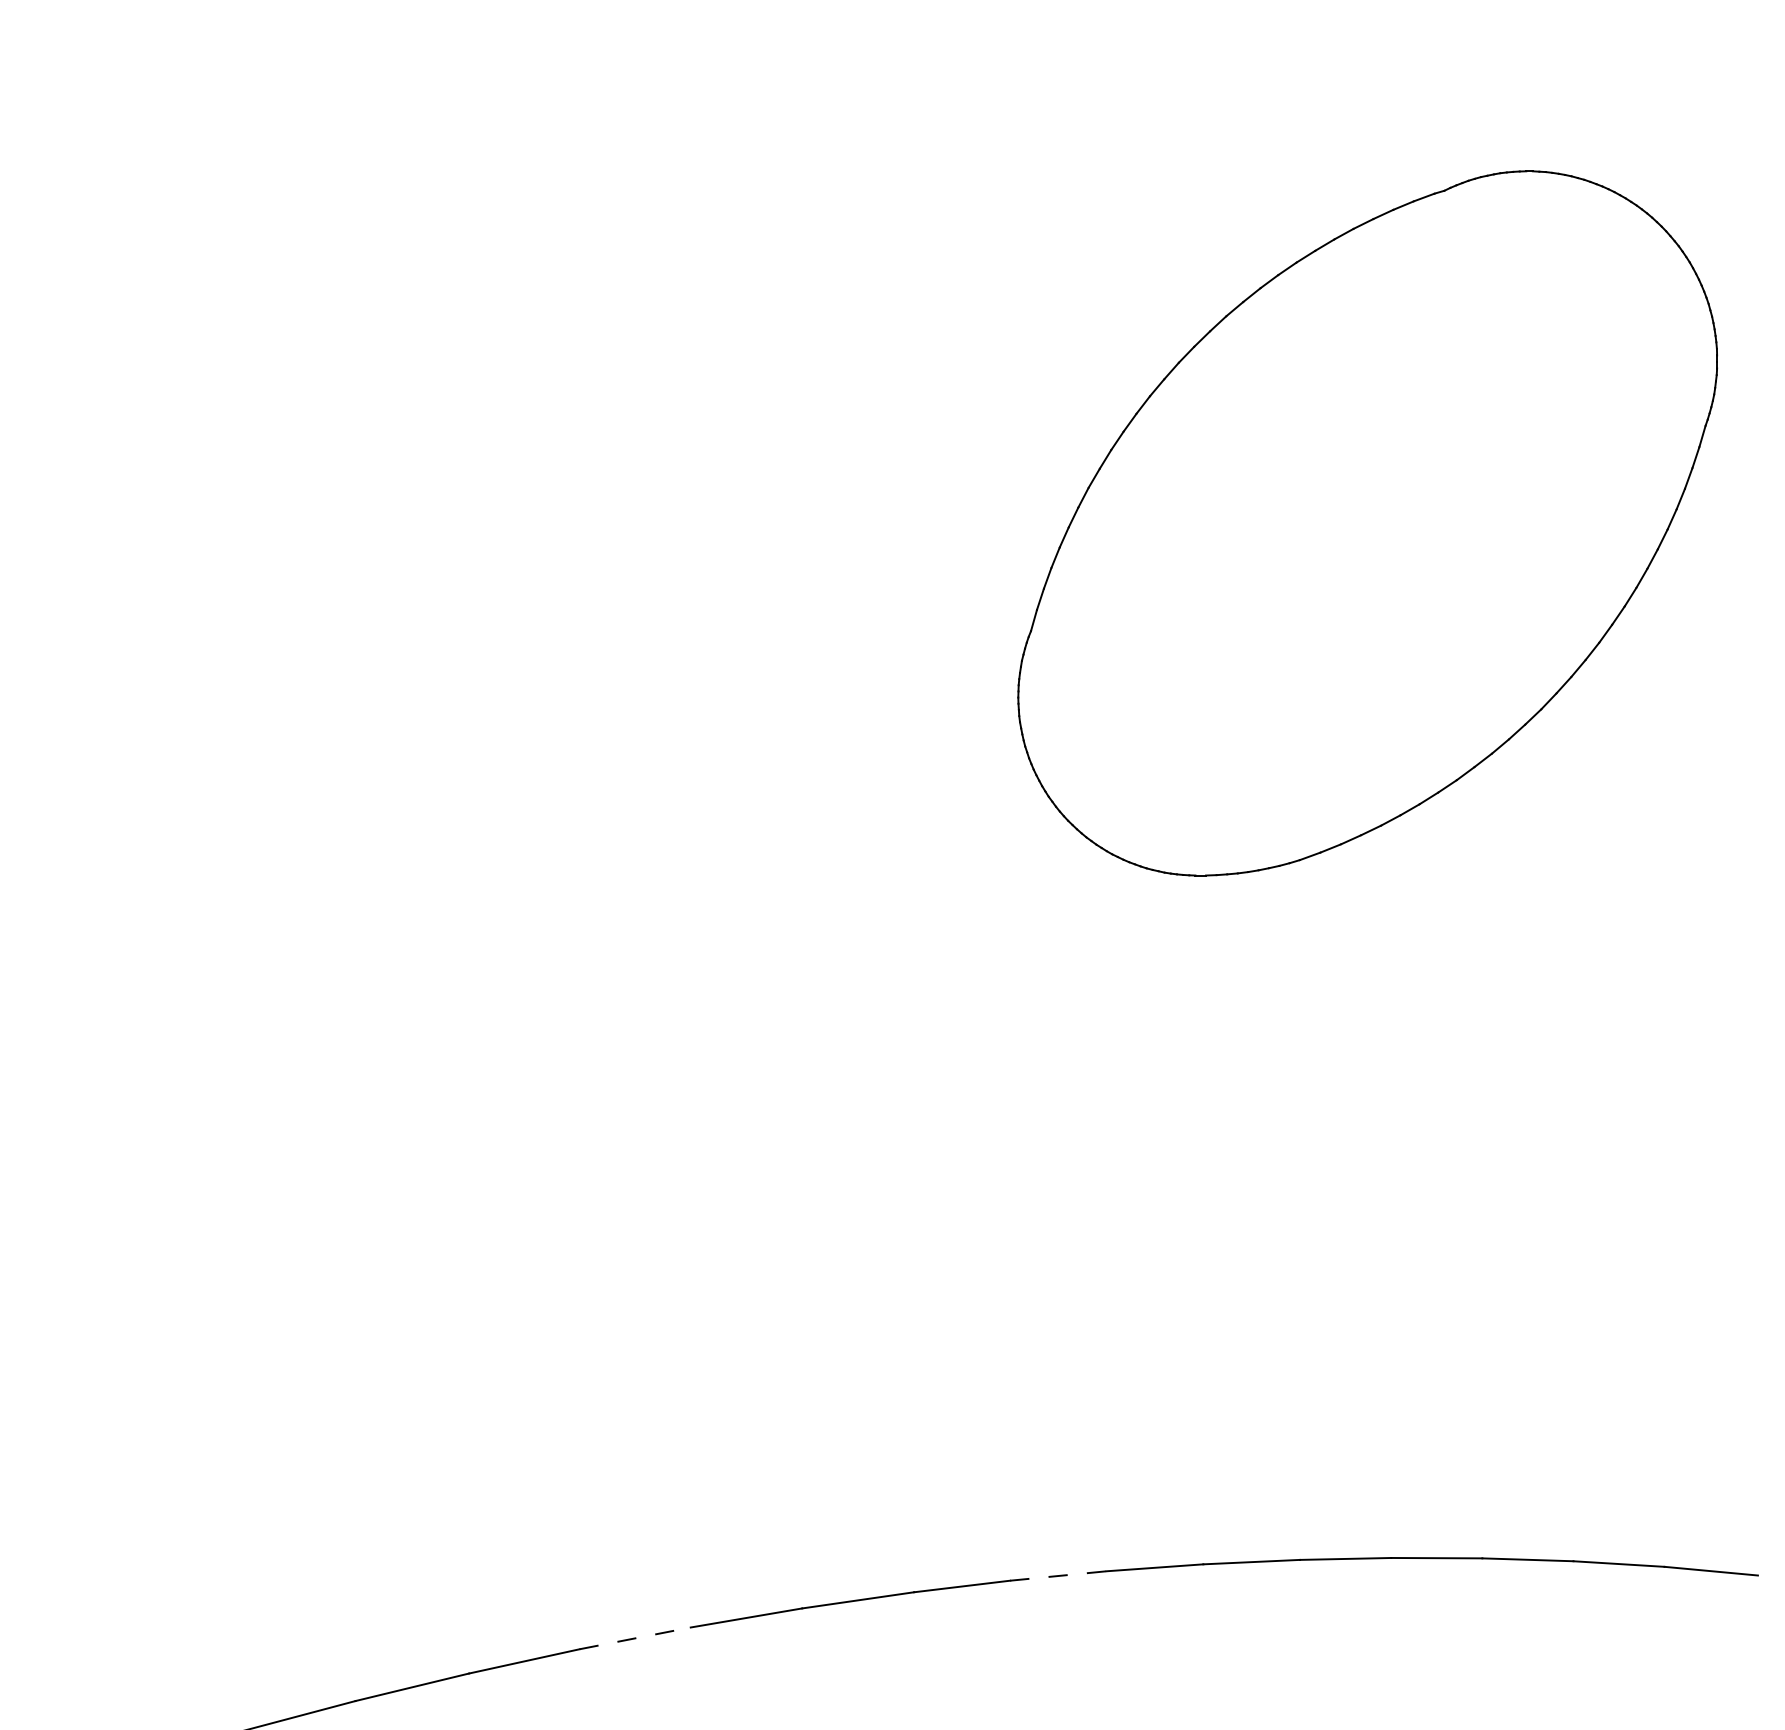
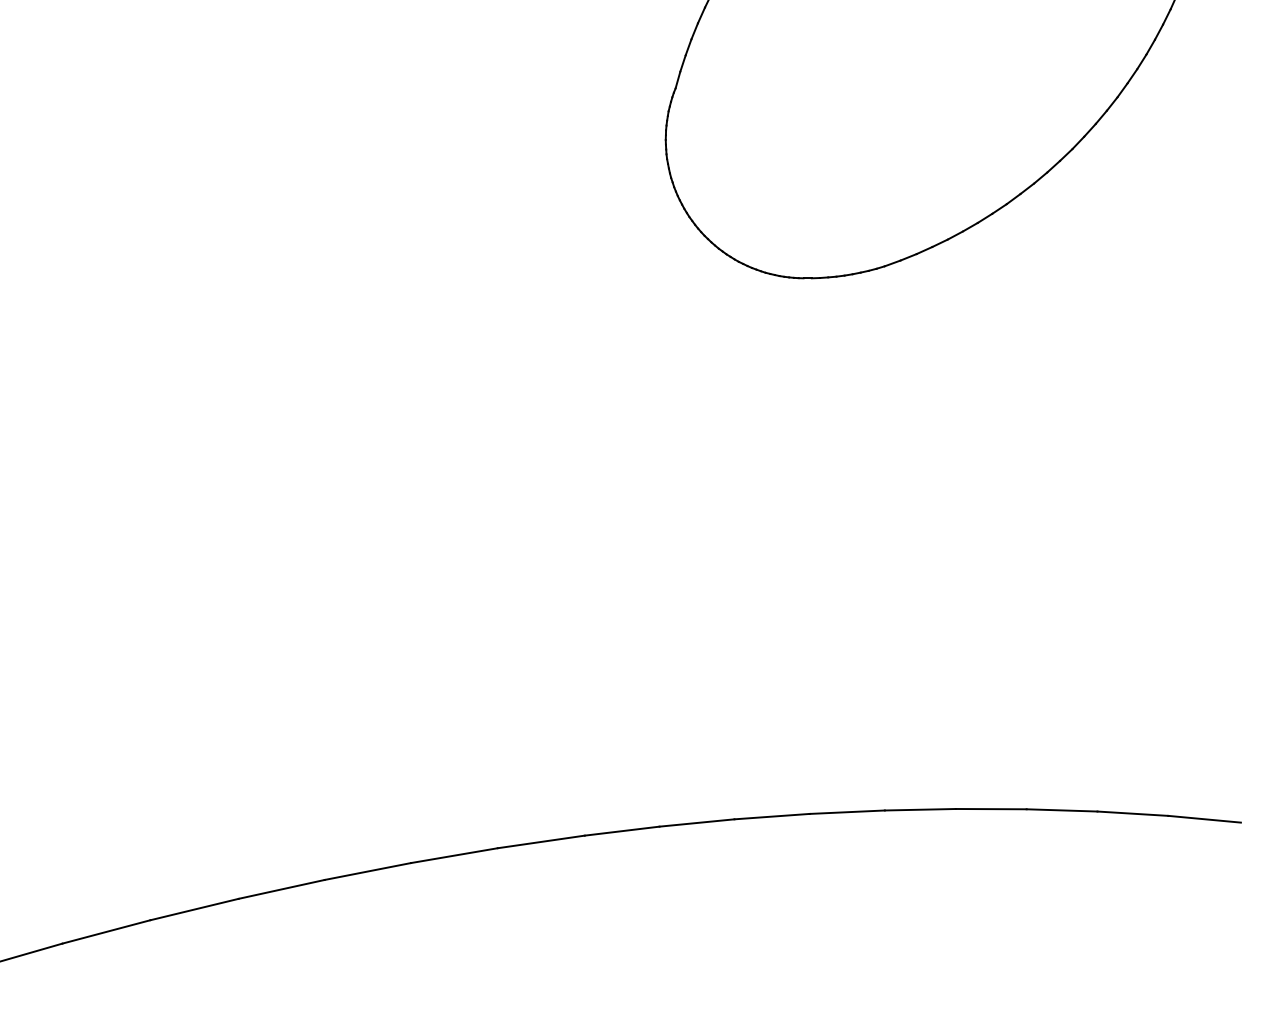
line: (1058, 1575) -> (697, 822), dashed -> solid
line: (635, 1638) -> (368, 871), dashed -> solid

